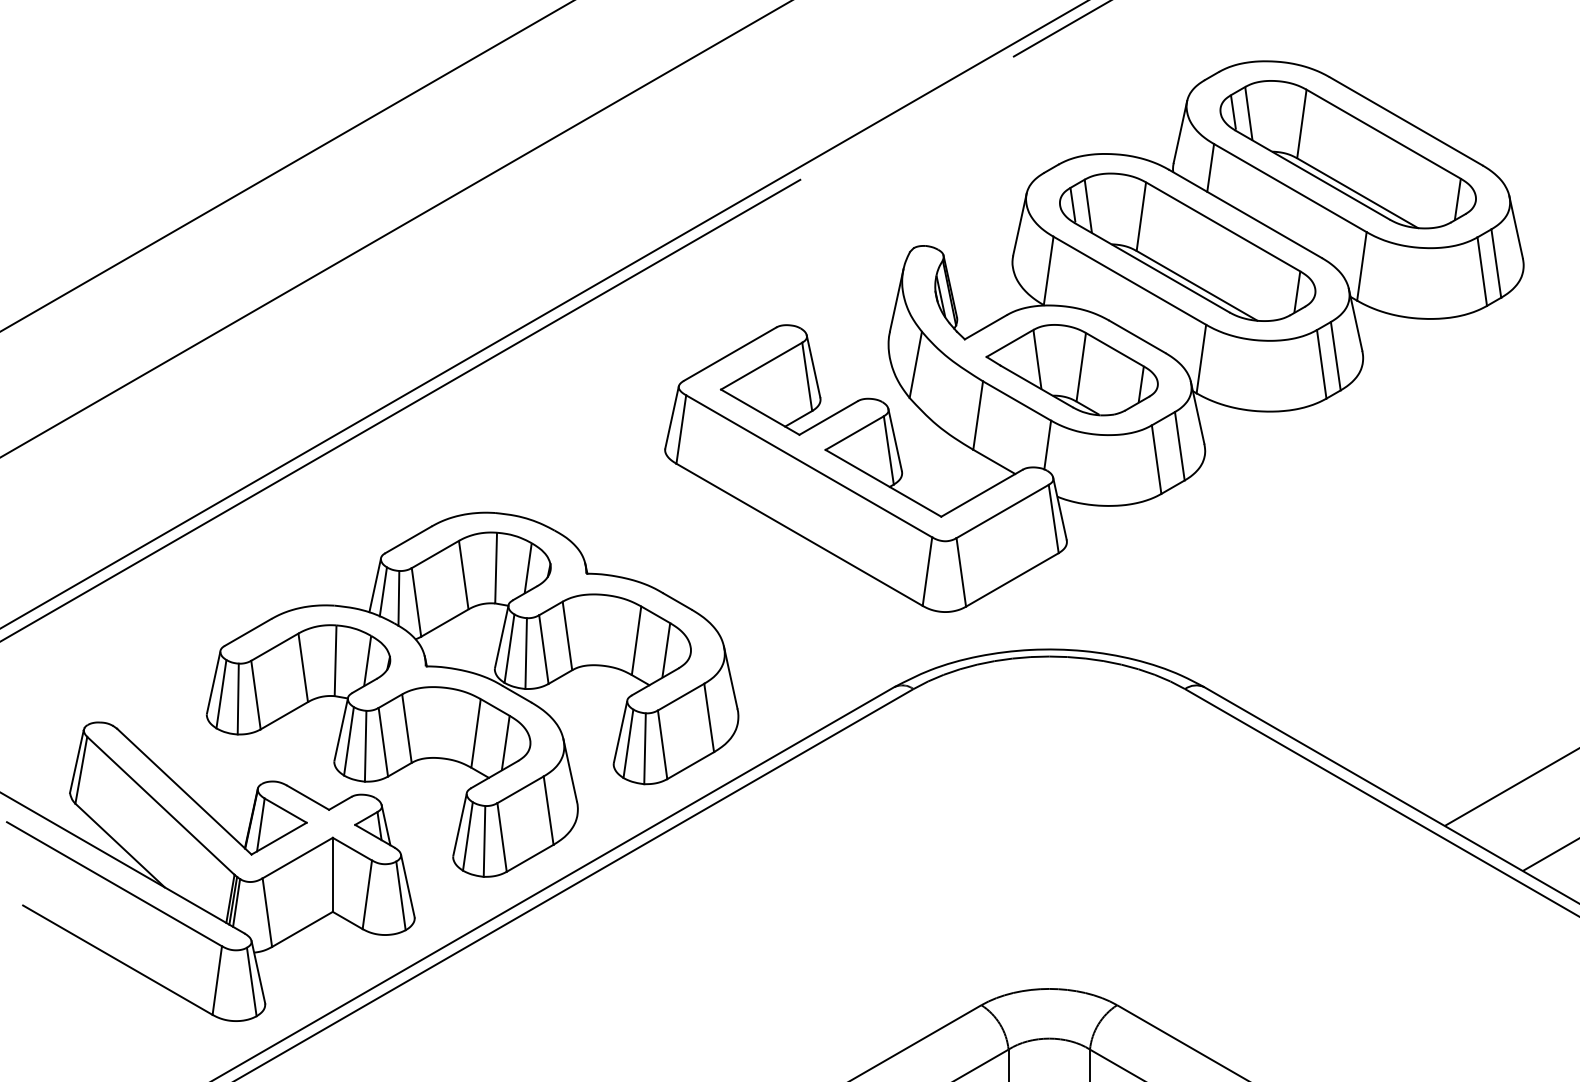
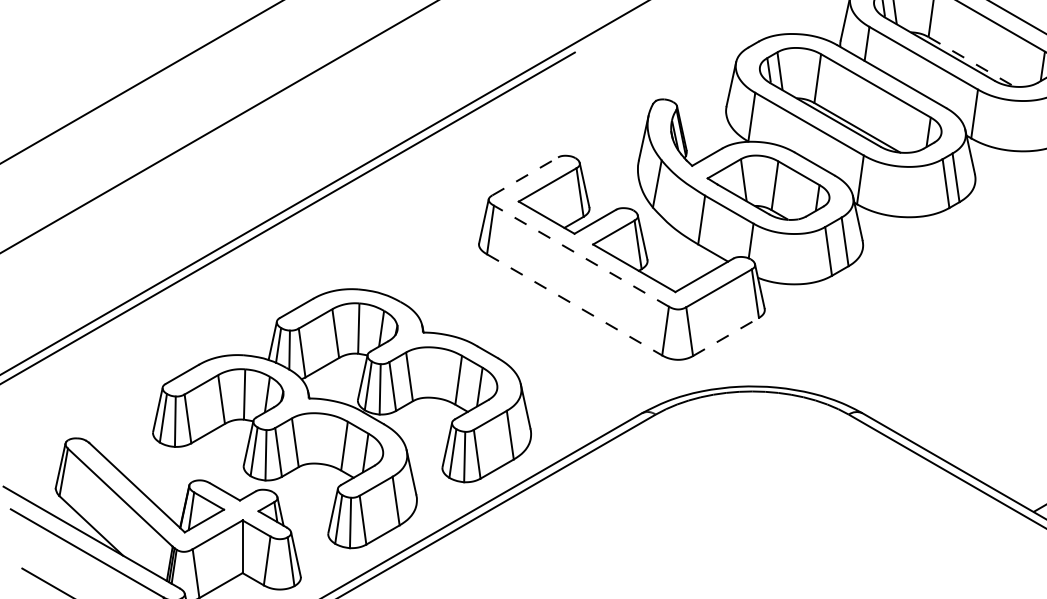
line: (1357, 193) -> (971, 62), solid -> dashed
line: (730, 353) -> (525, 175), solid -> dashed
line: (808, 466) -> (580, 256), solid -> dashed
line: (800, 535) -> (575, 305), solid -> dashed
line: (1012, 579) -> (726, 336), solid -> dashed

